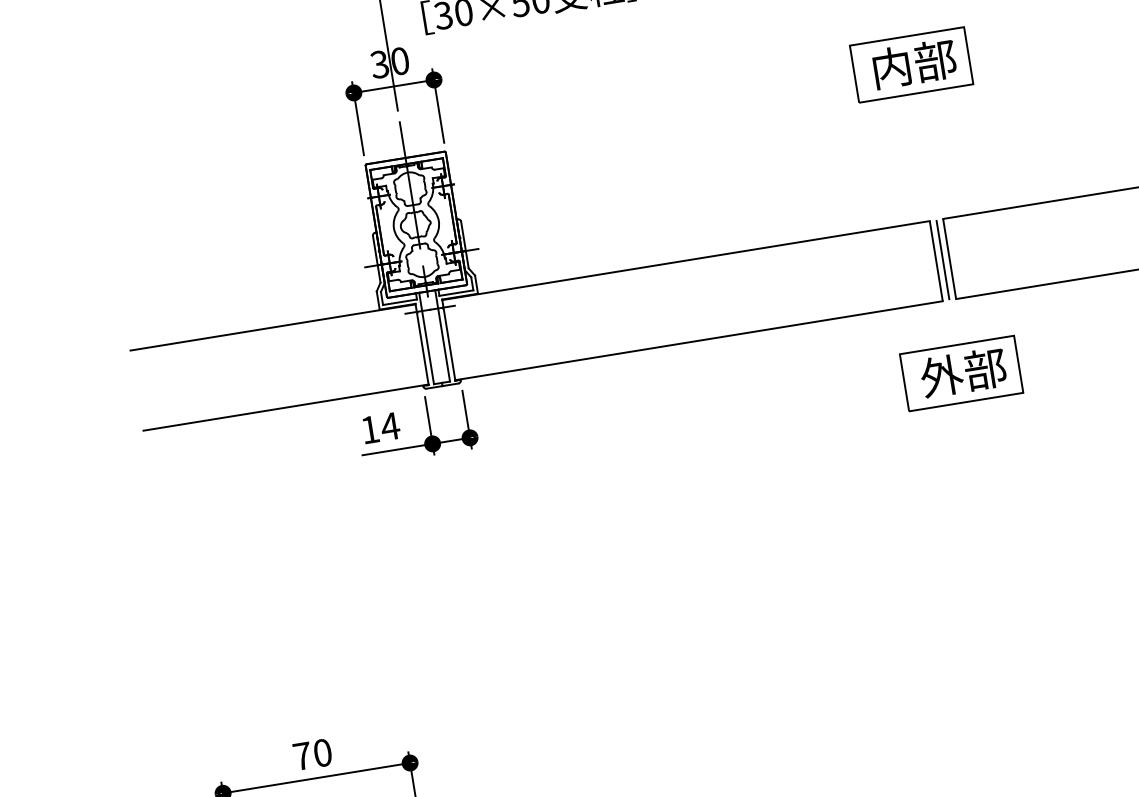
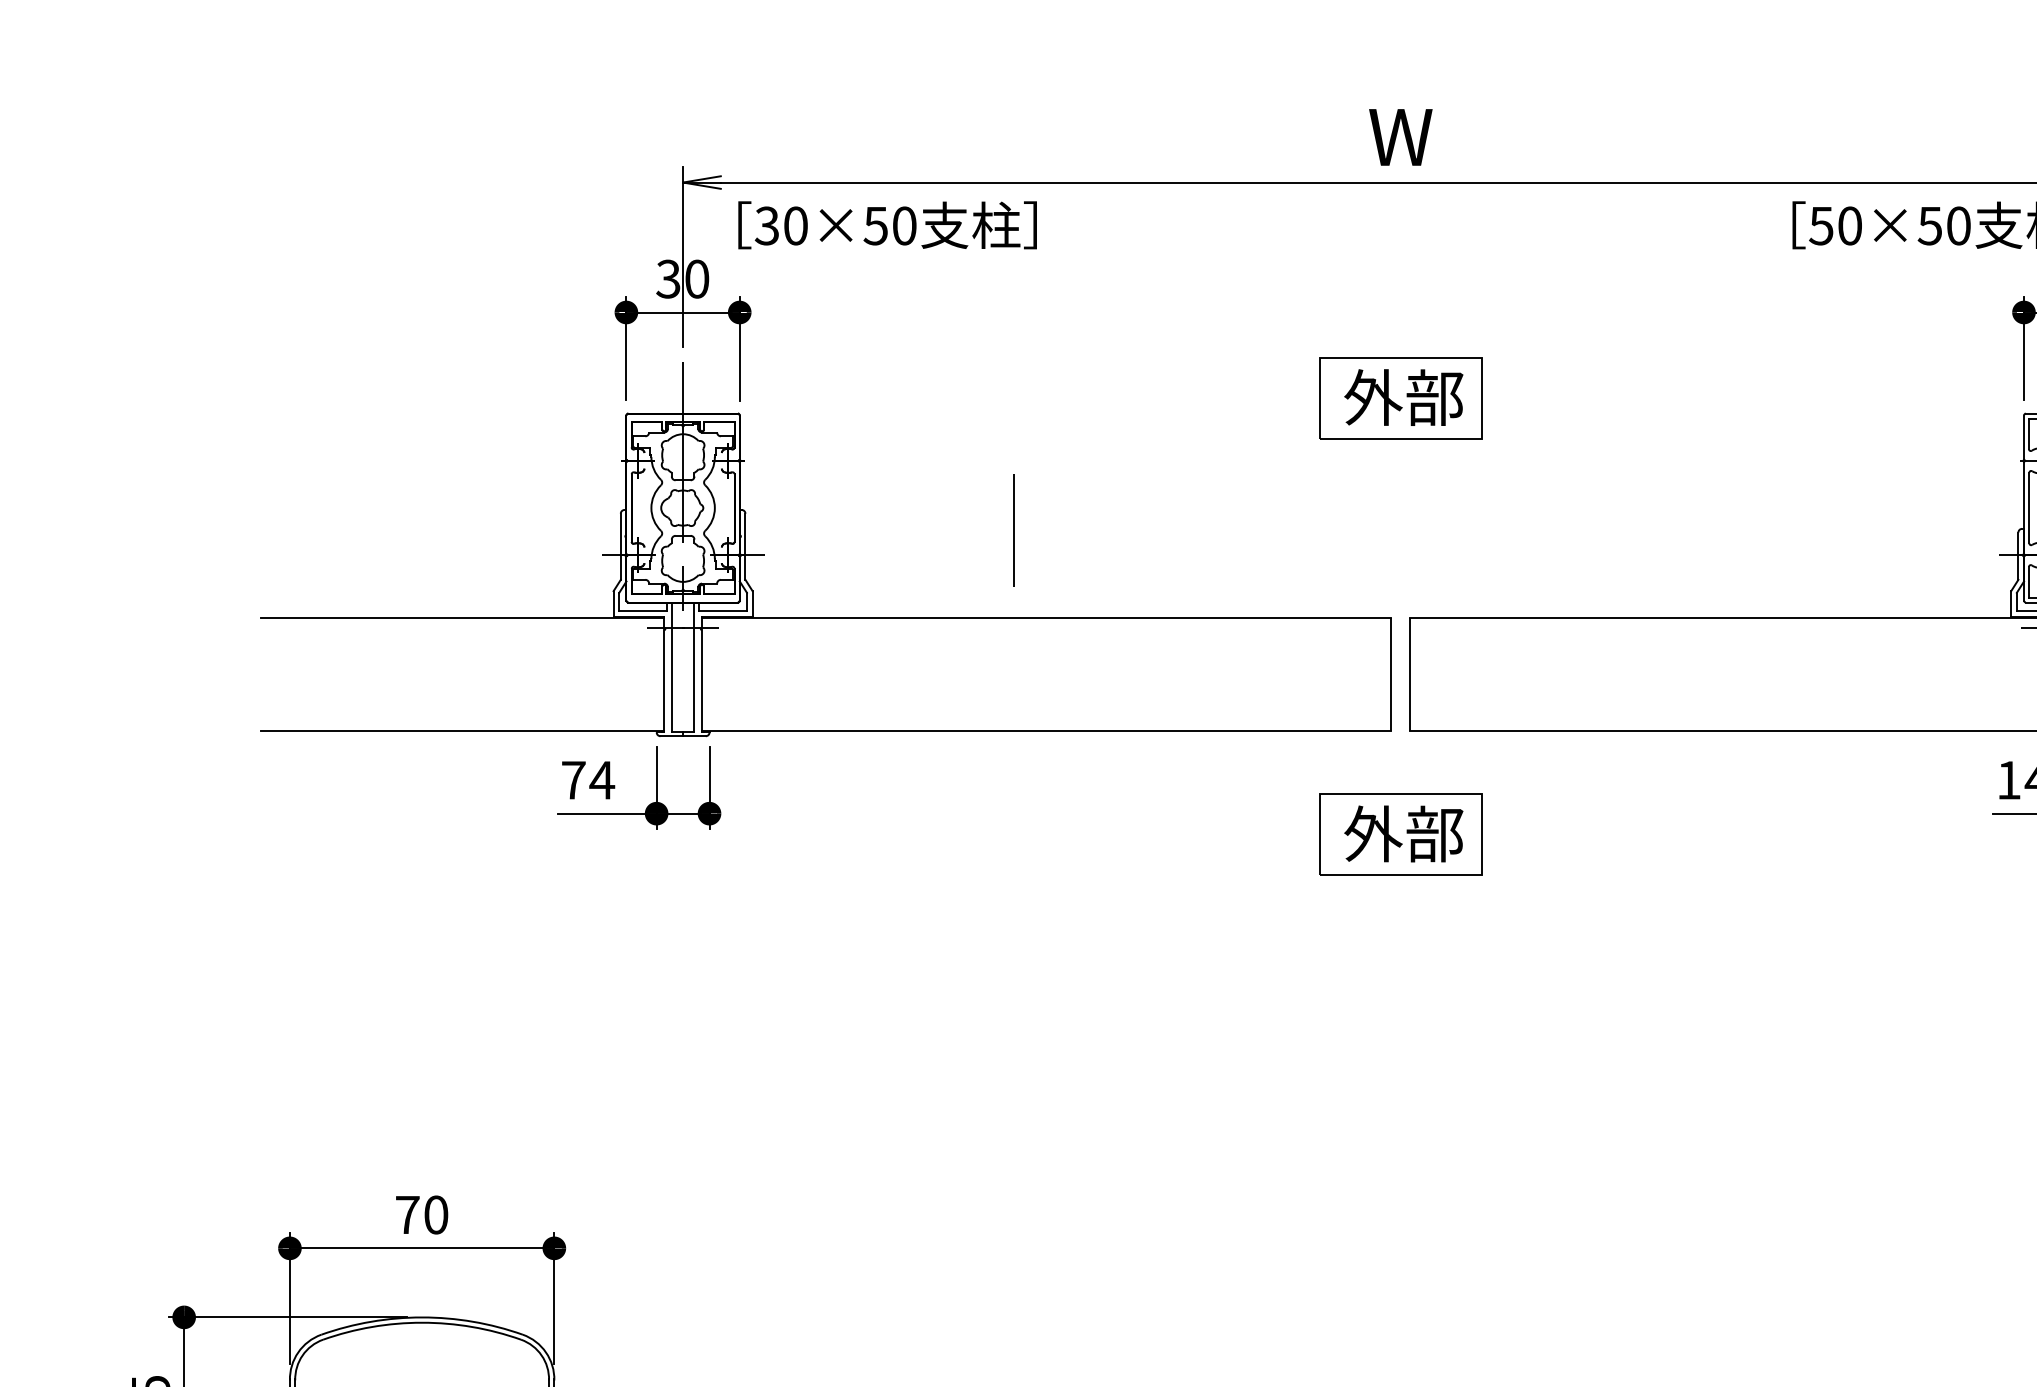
text: (891, 67) -> (1373, 397), 内部 -> 外部
line: (942, 260) -> (1013, 530), moved
text: (370, 429) -> (573, 780), 14 -> 74

